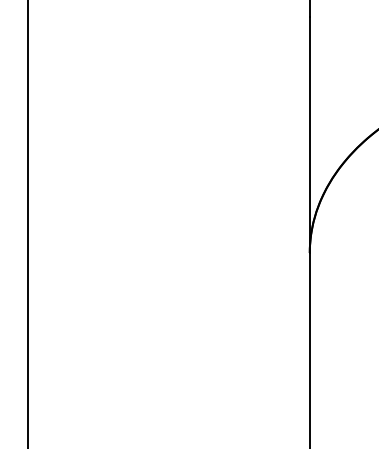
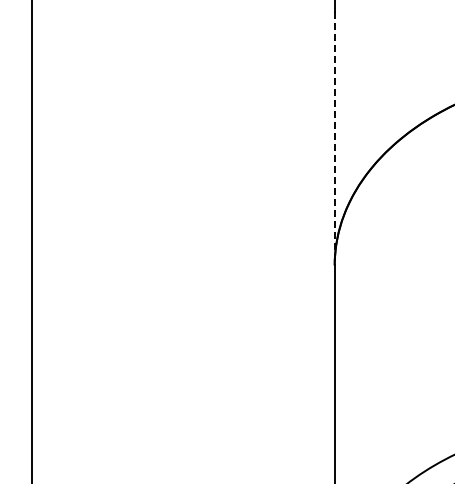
line: (309, 134) -> (334, 138), solid -> dashed

